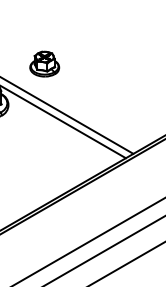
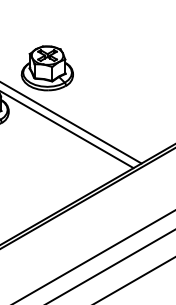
part: (44, 63) -> (47, 67), size x1.67

